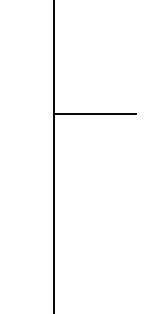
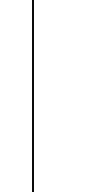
line: (93, 113) -> (57, 69), removed

